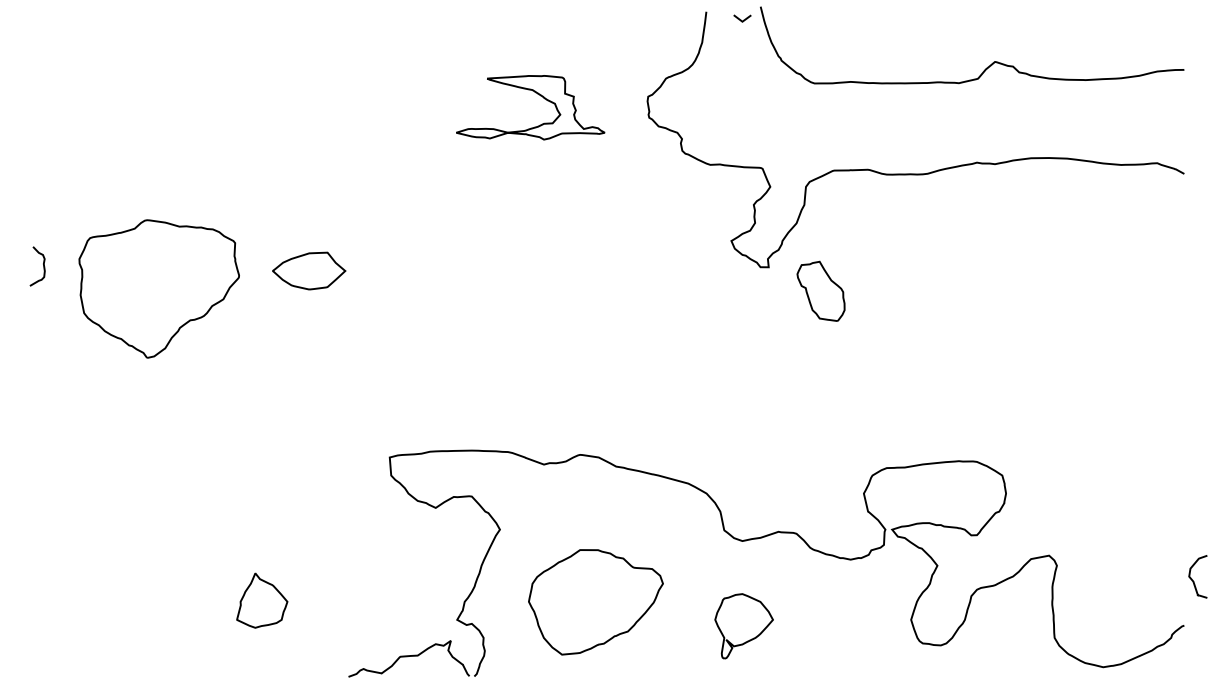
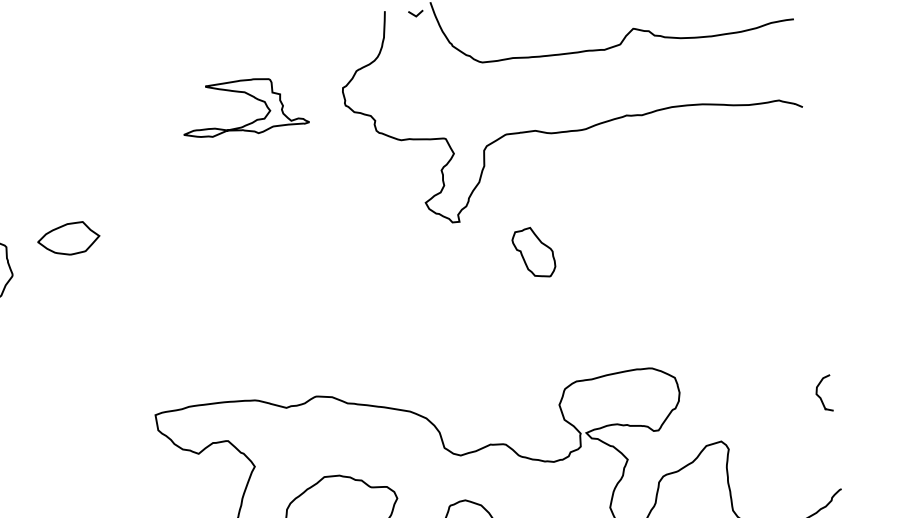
part: (309, 270) -> (69, 238), moved
part: (820, 290) -> (533, 252), moved
curve: (1192, 578) -> (819, 395), moved

